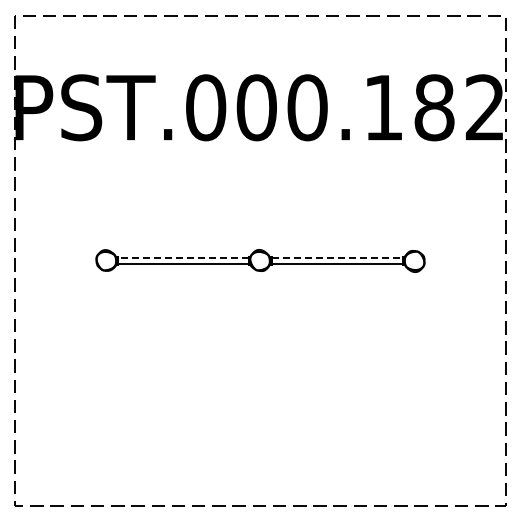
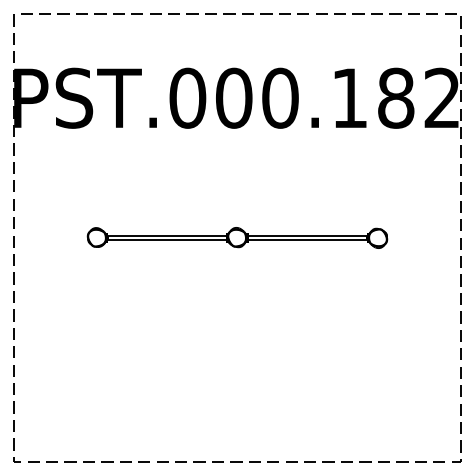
line: (183, 258) -> (167, 235), dashed -> solid
line: (337, 258) -> (307, 235), dashed -> solid

